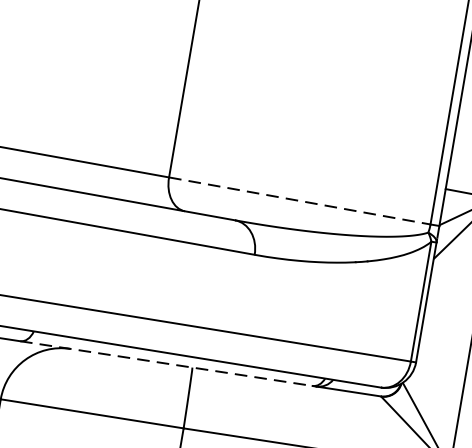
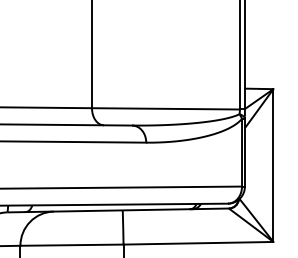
line: (299, 200) -> (165, 108), dashed -> solid
line: (167, 363) -> (108, 210), dashed -> solid

